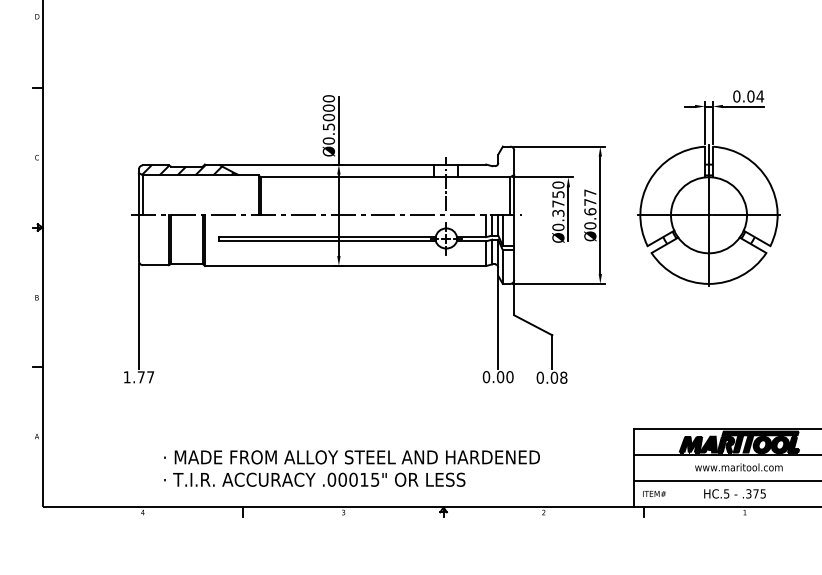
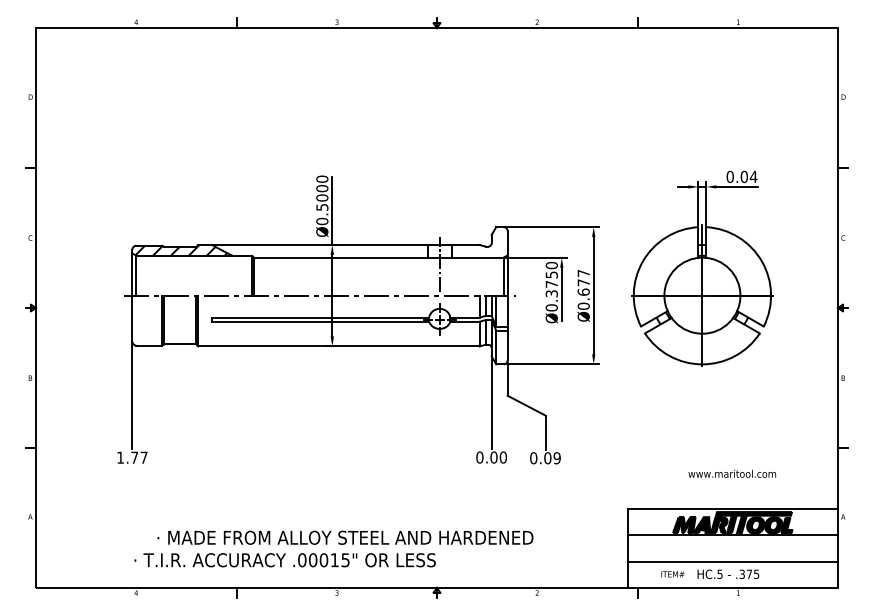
text: (563, 378) -> (556, 458), 0.08 -> 0.09
text: (739, 467) -> (732, 473), moved
text: (314, 480) -> (284, 560), moved
text: (654, 494) -> (672, 574), moved

